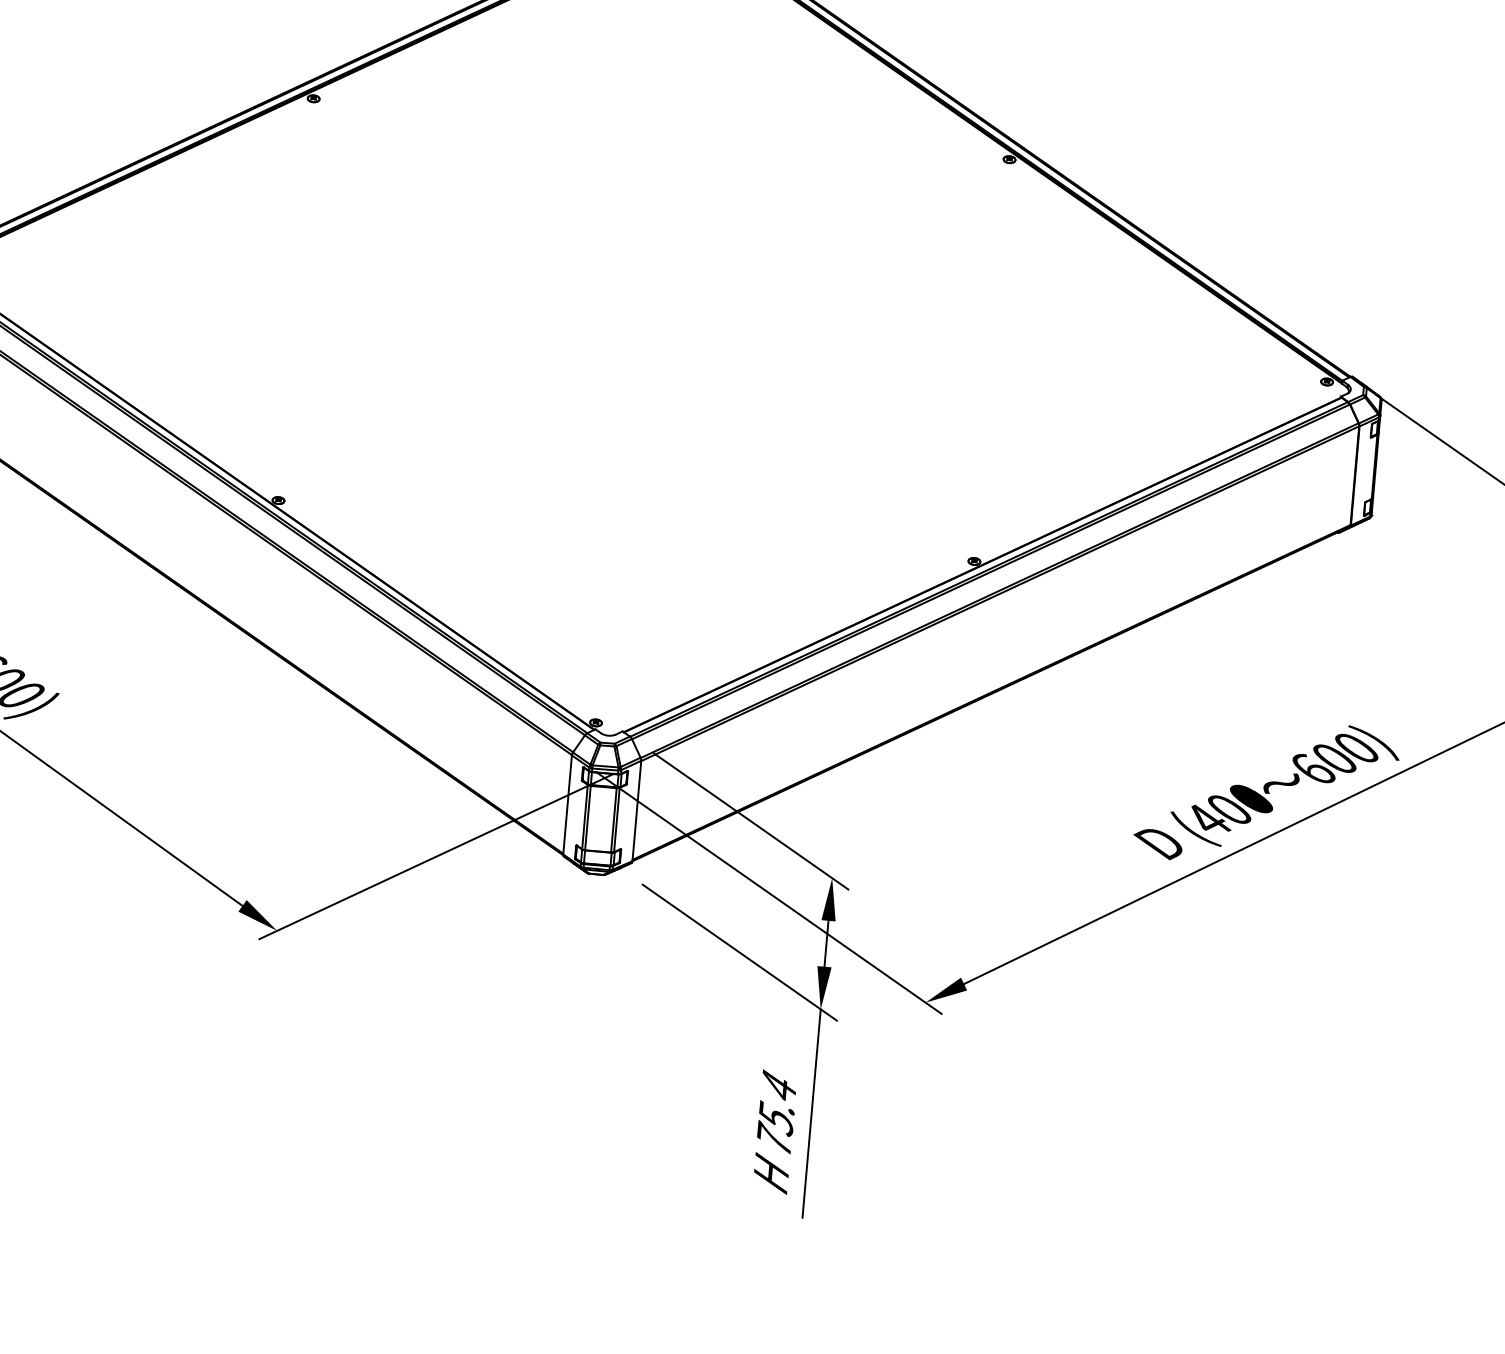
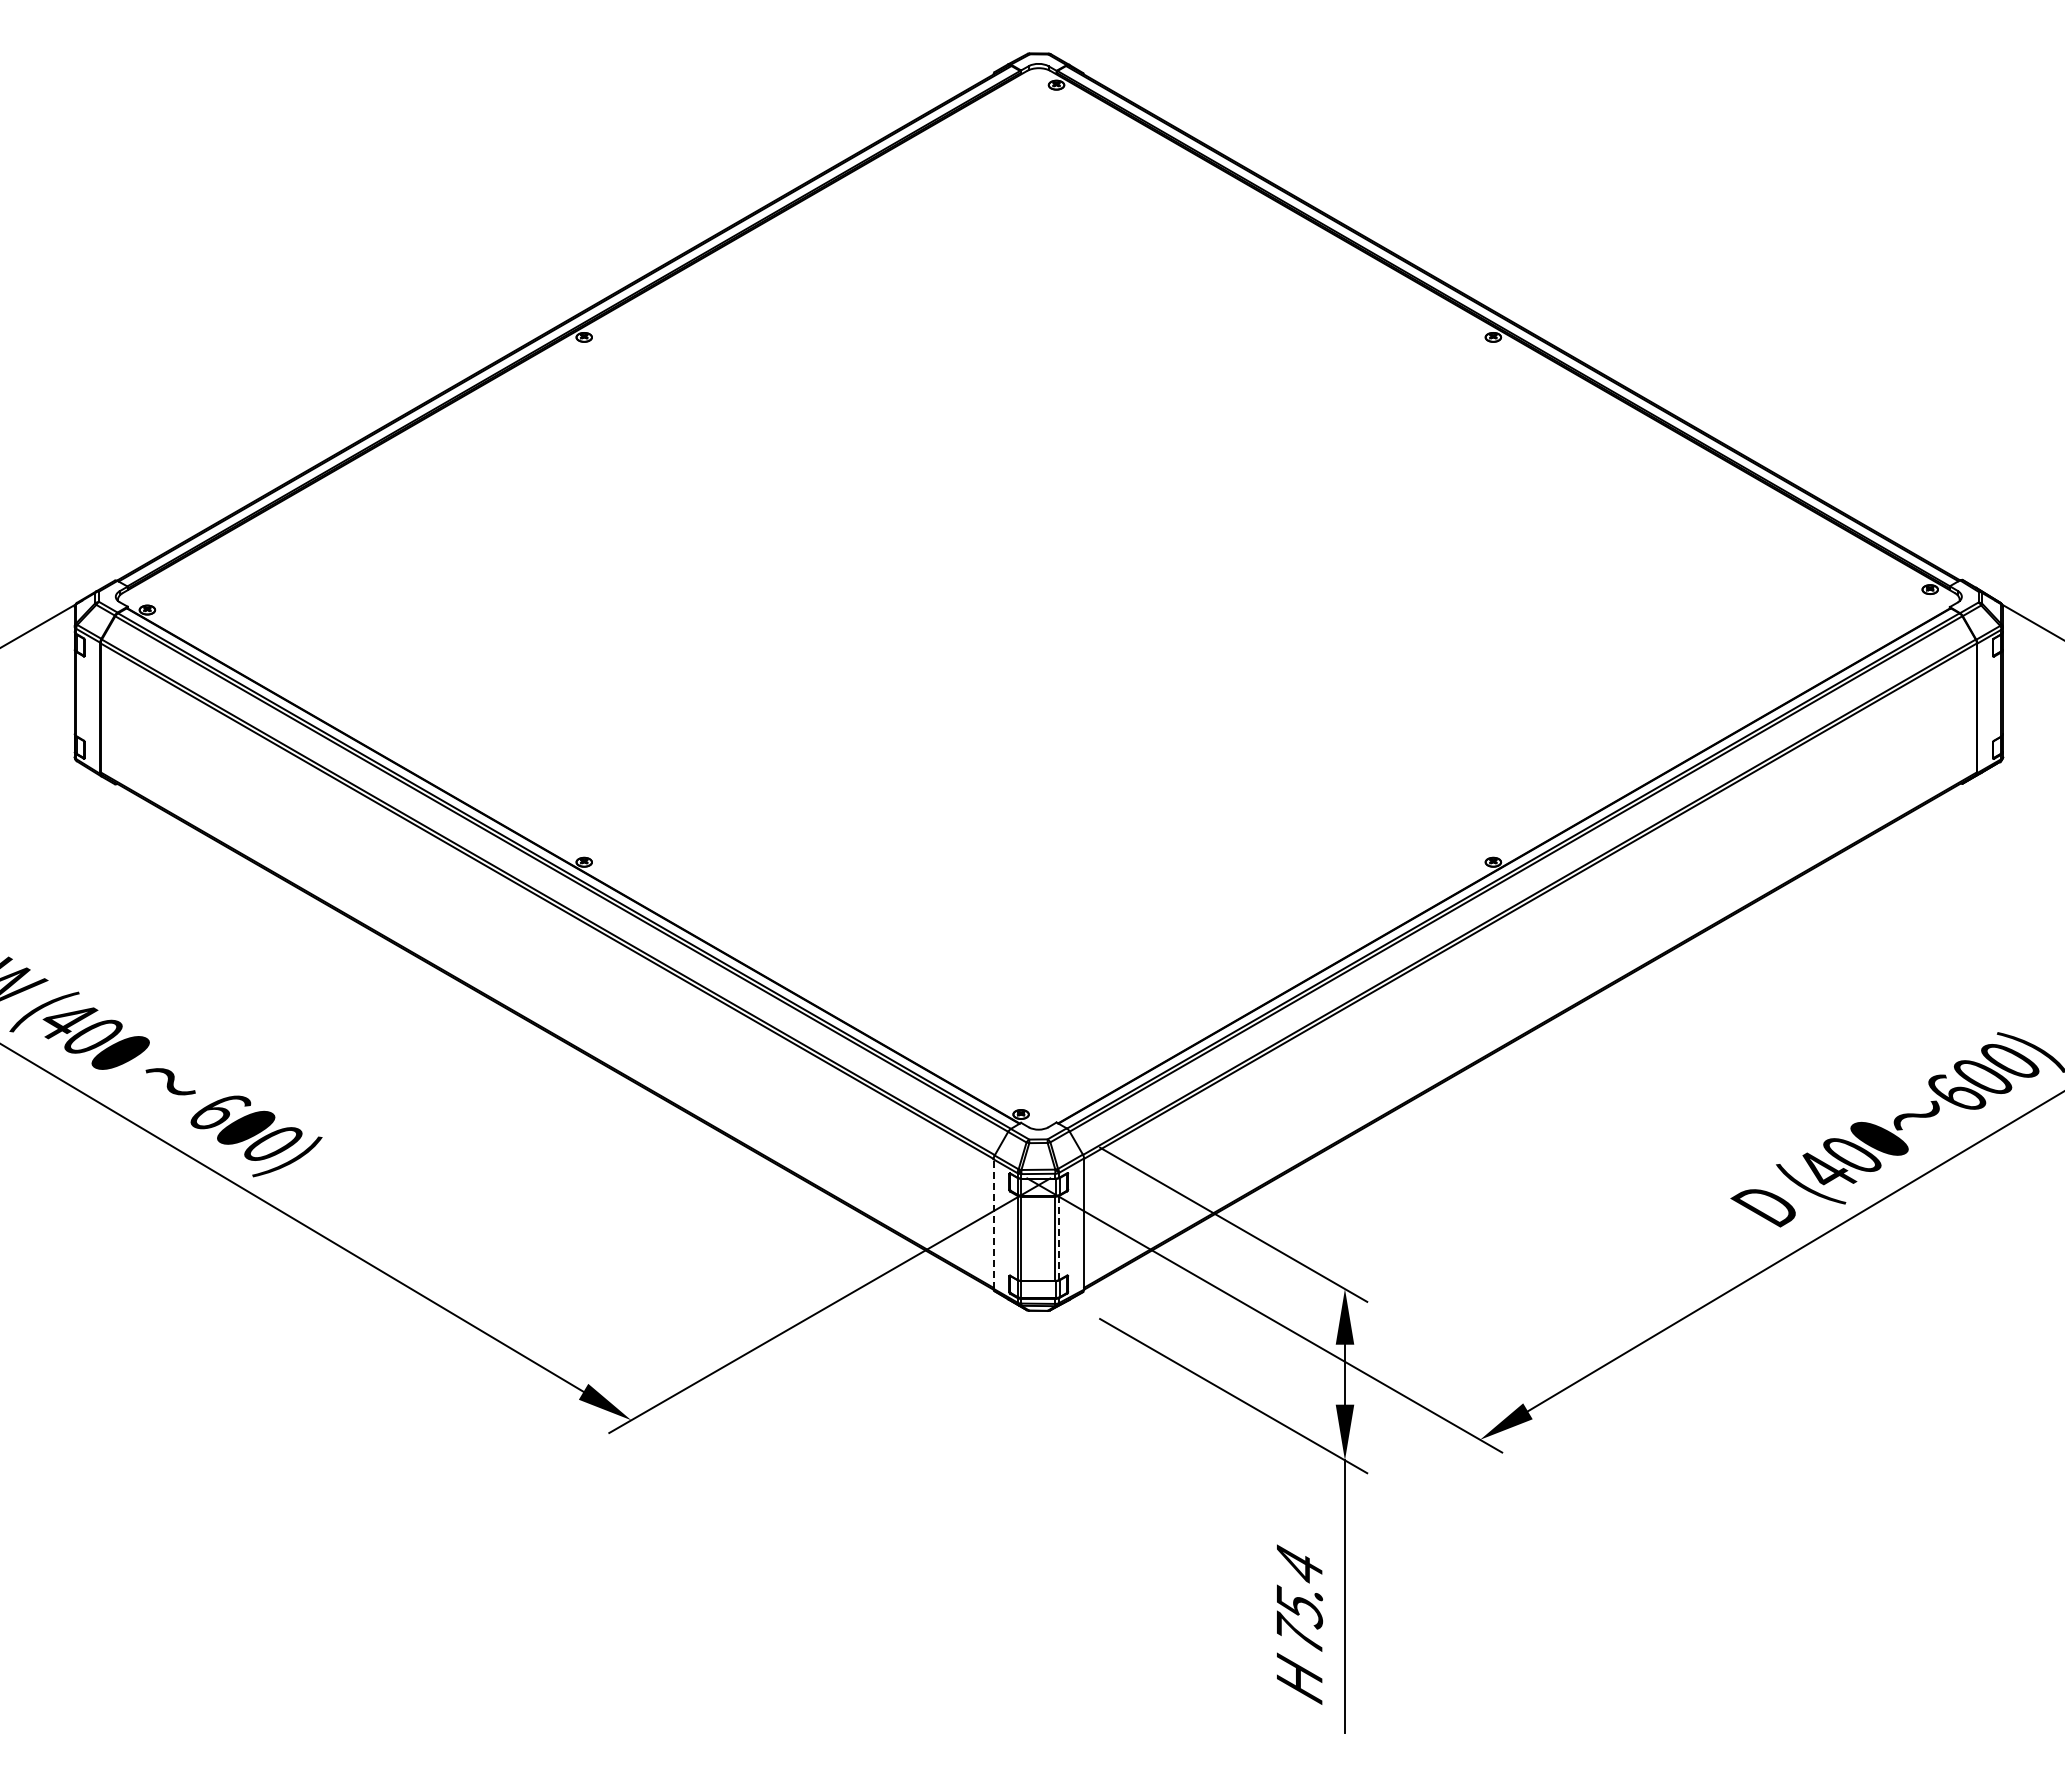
line: (567, 805) -> (993, 1224), solid -> dashed
line: (617, 819) -> (1059, 1237), solid -> dashed

